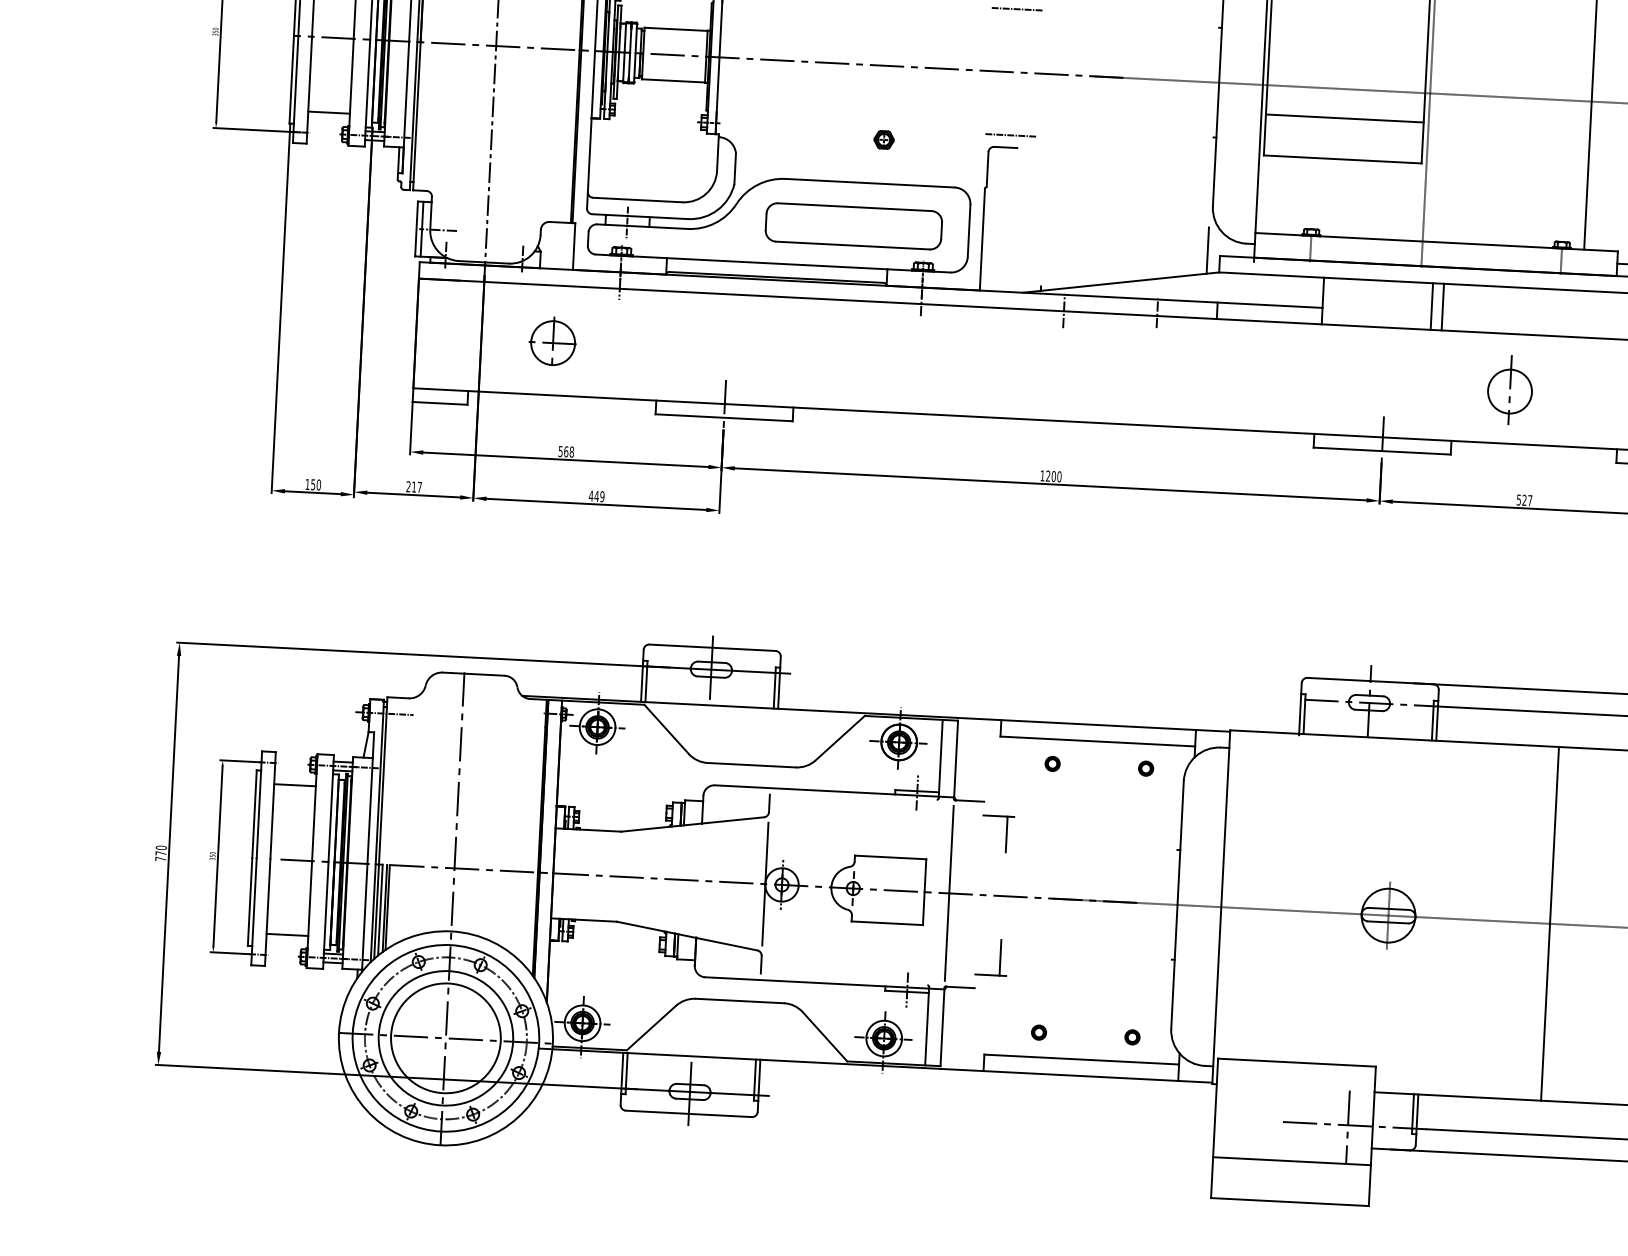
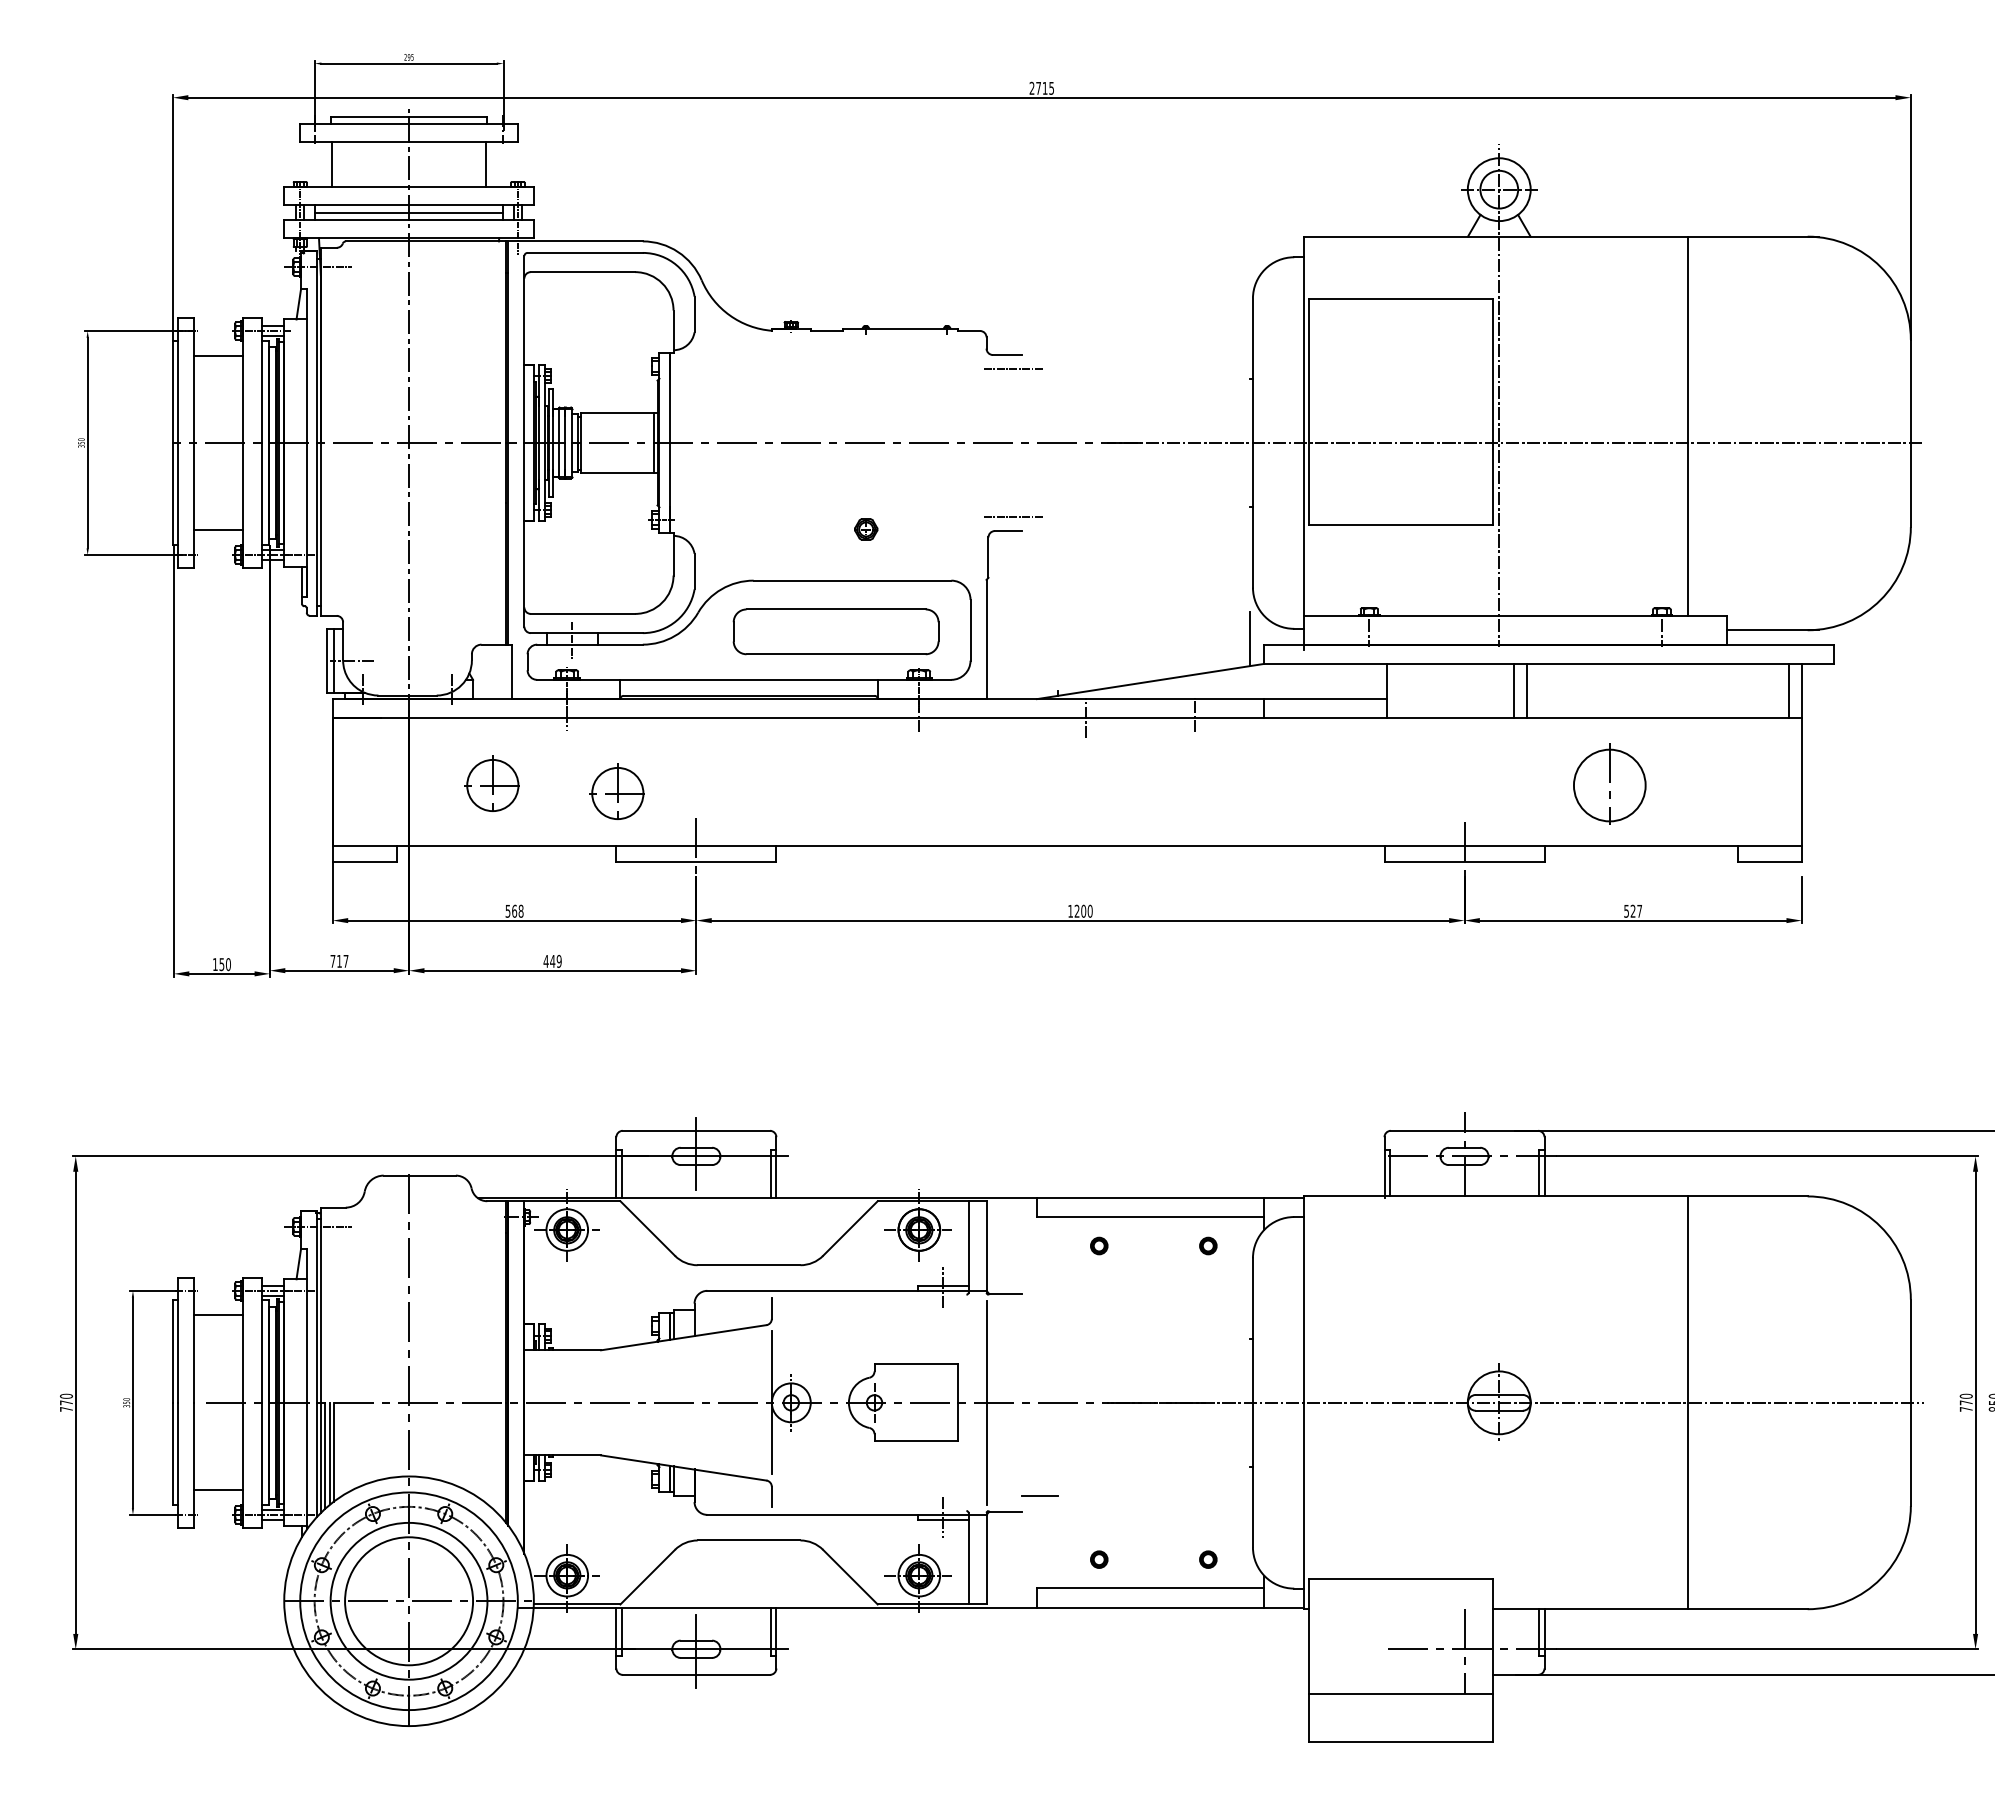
line: (1344, 118) -> (1401, 477), removed
part: (658, 353) -> (616, 791), added
circle: (1509, 391) -> (1609, 785), size x1.4
text: (408, 486) -> (332, 960), 217 -> 717
part: (1006, 834) -> (1049, 1330), removed
line: (1000, 957) -> (1049, 1474), removed

